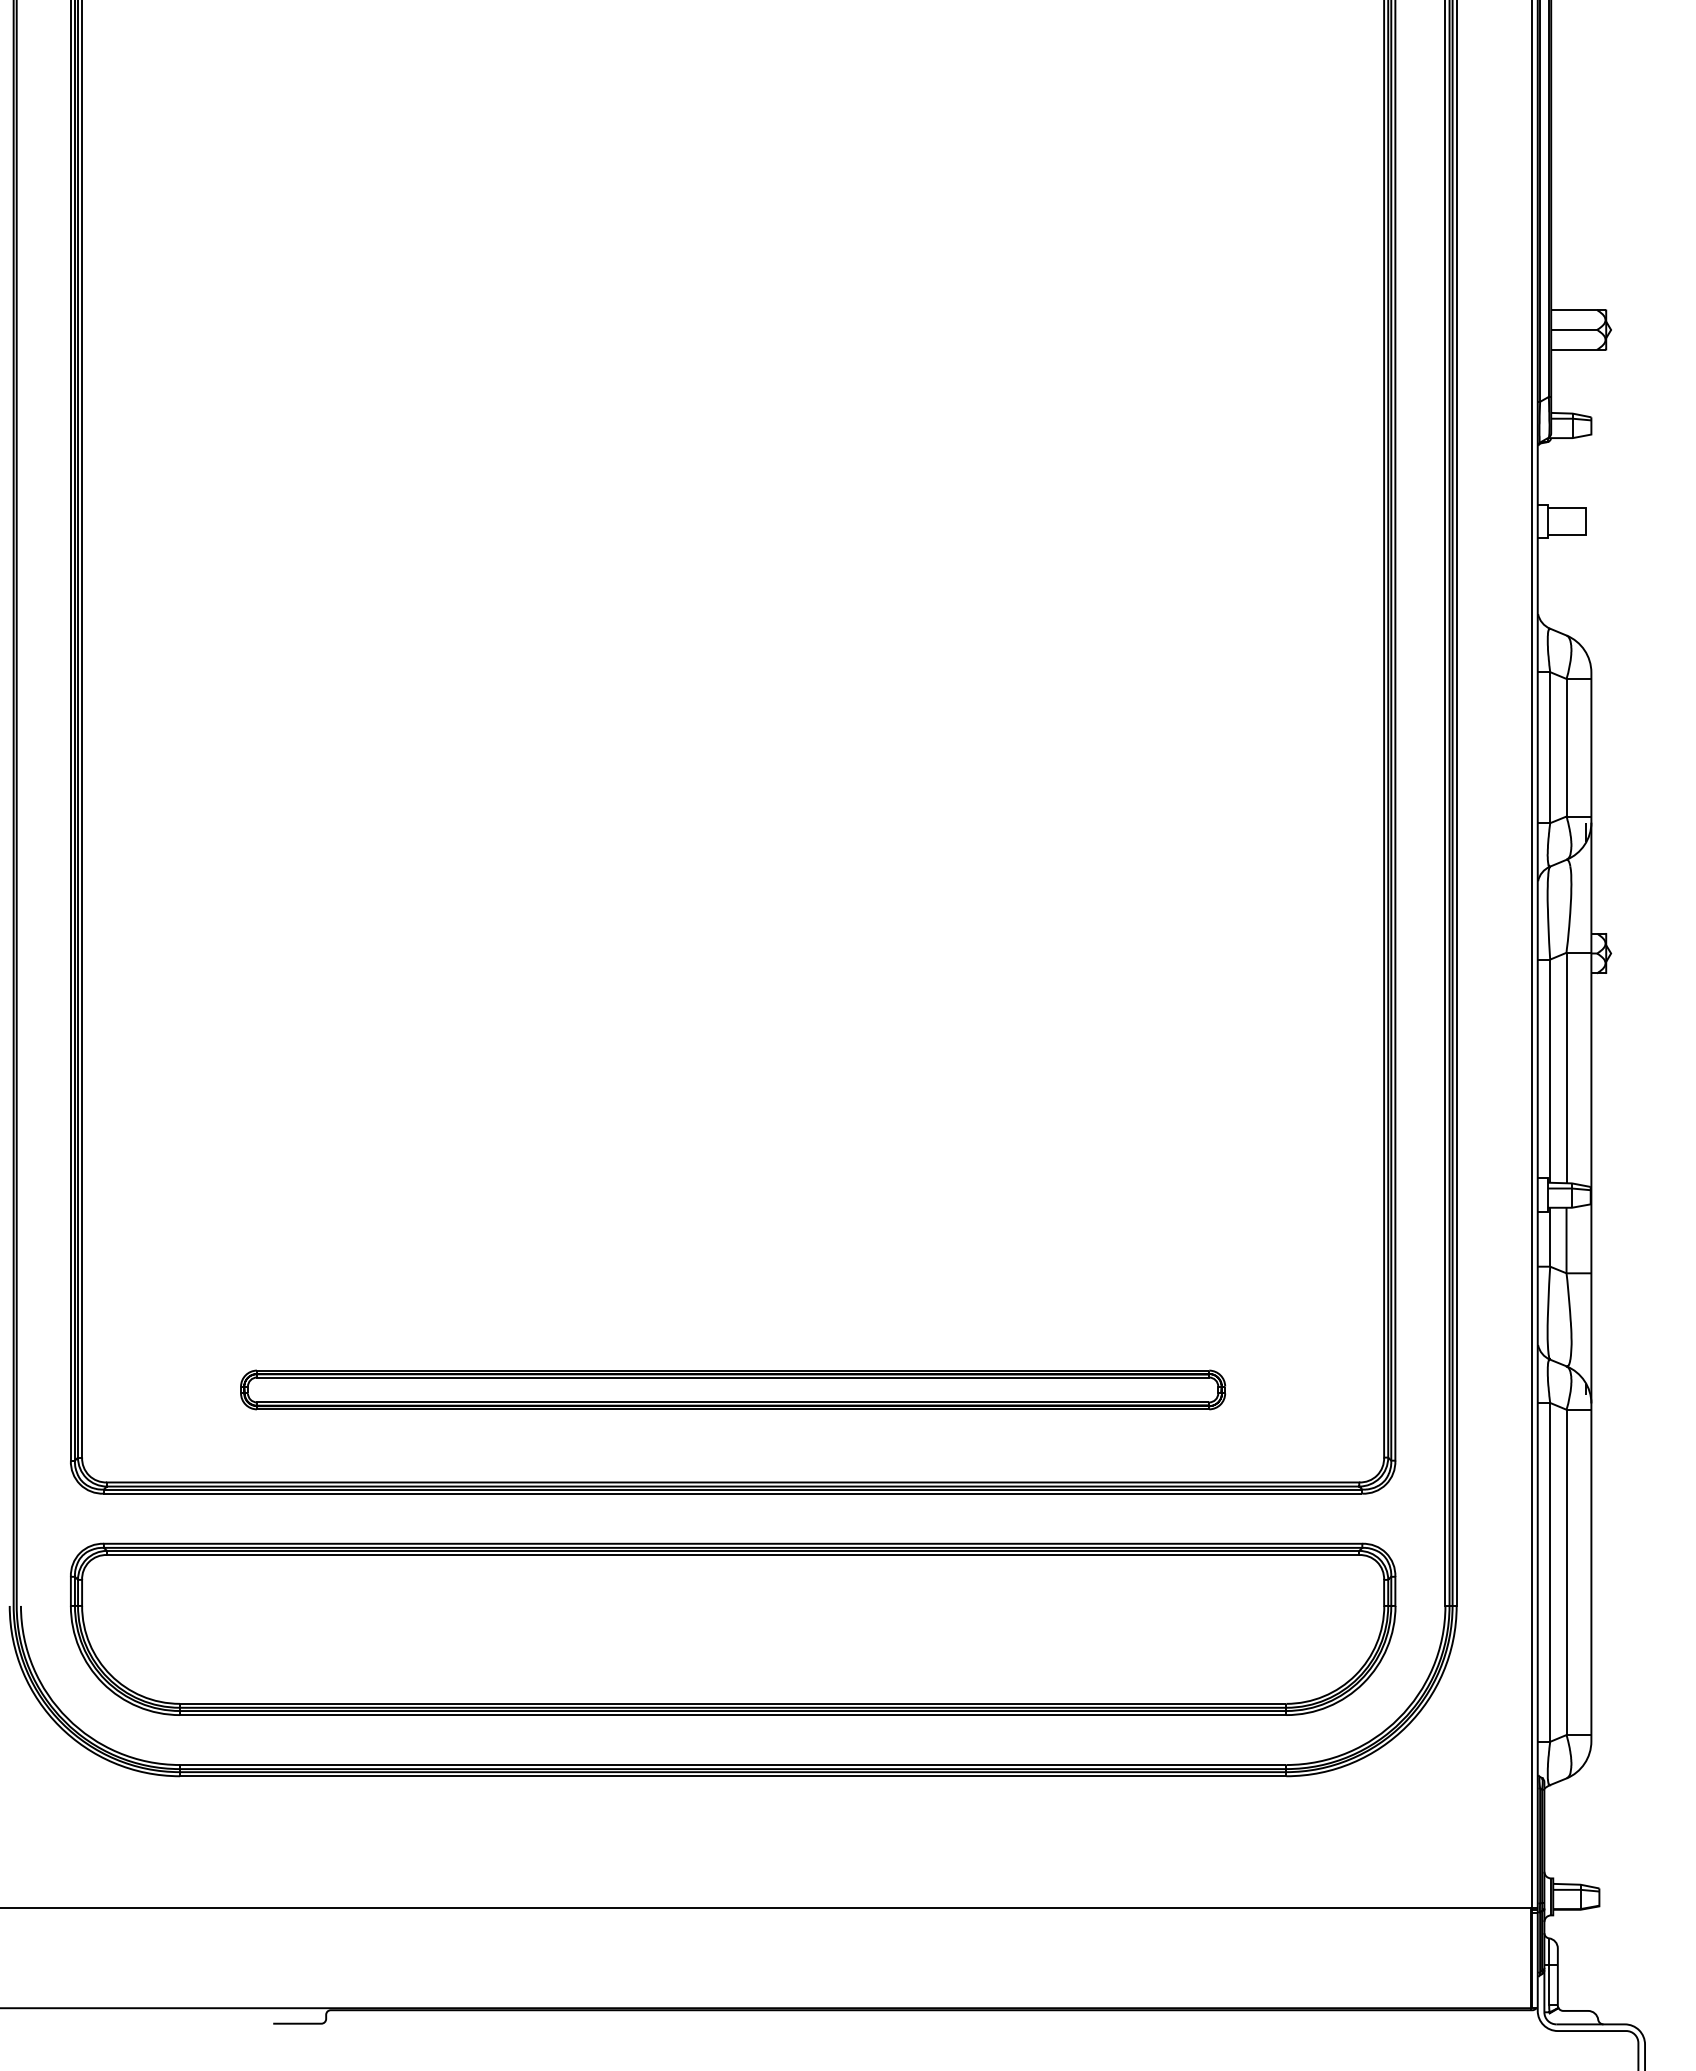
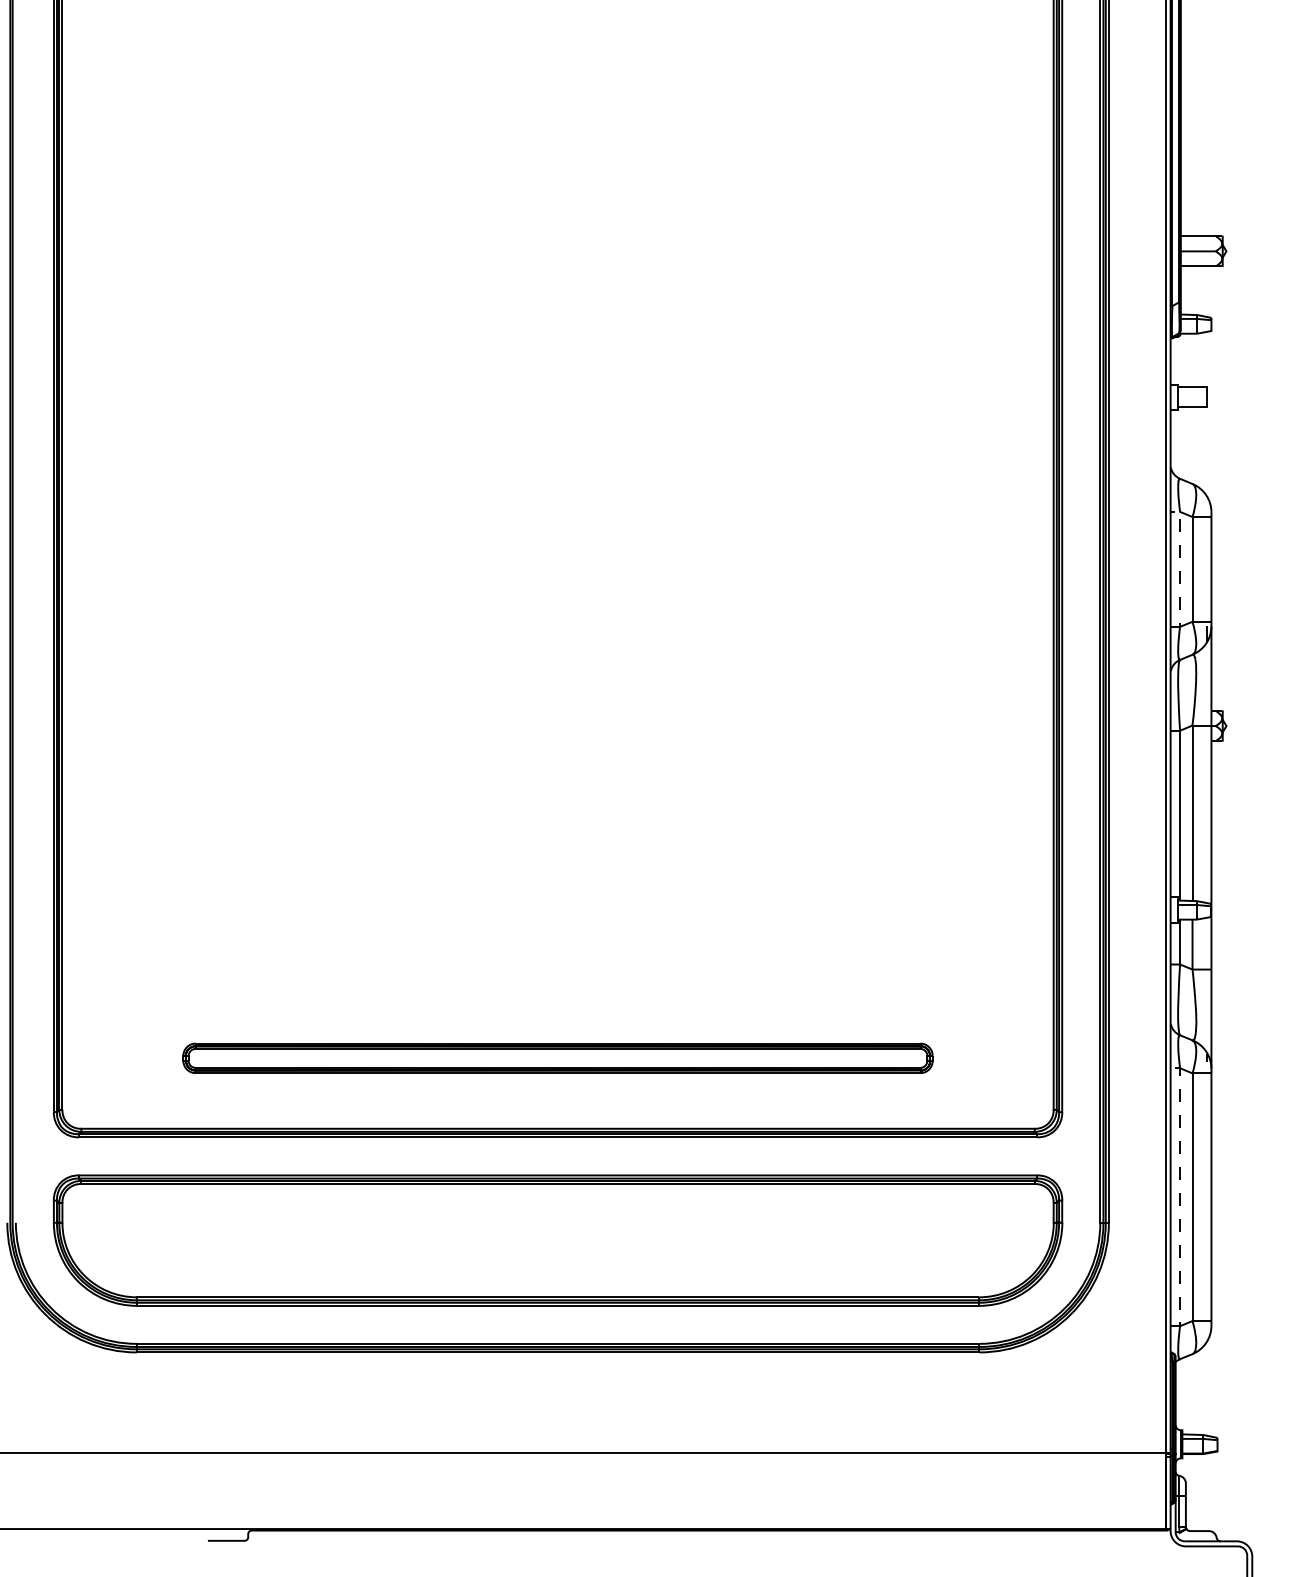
line: (1550, 747) -> (1180, 569), solid -> dashed
line: (1550, 1571) -> (1180, 1196), solid -> dashed

